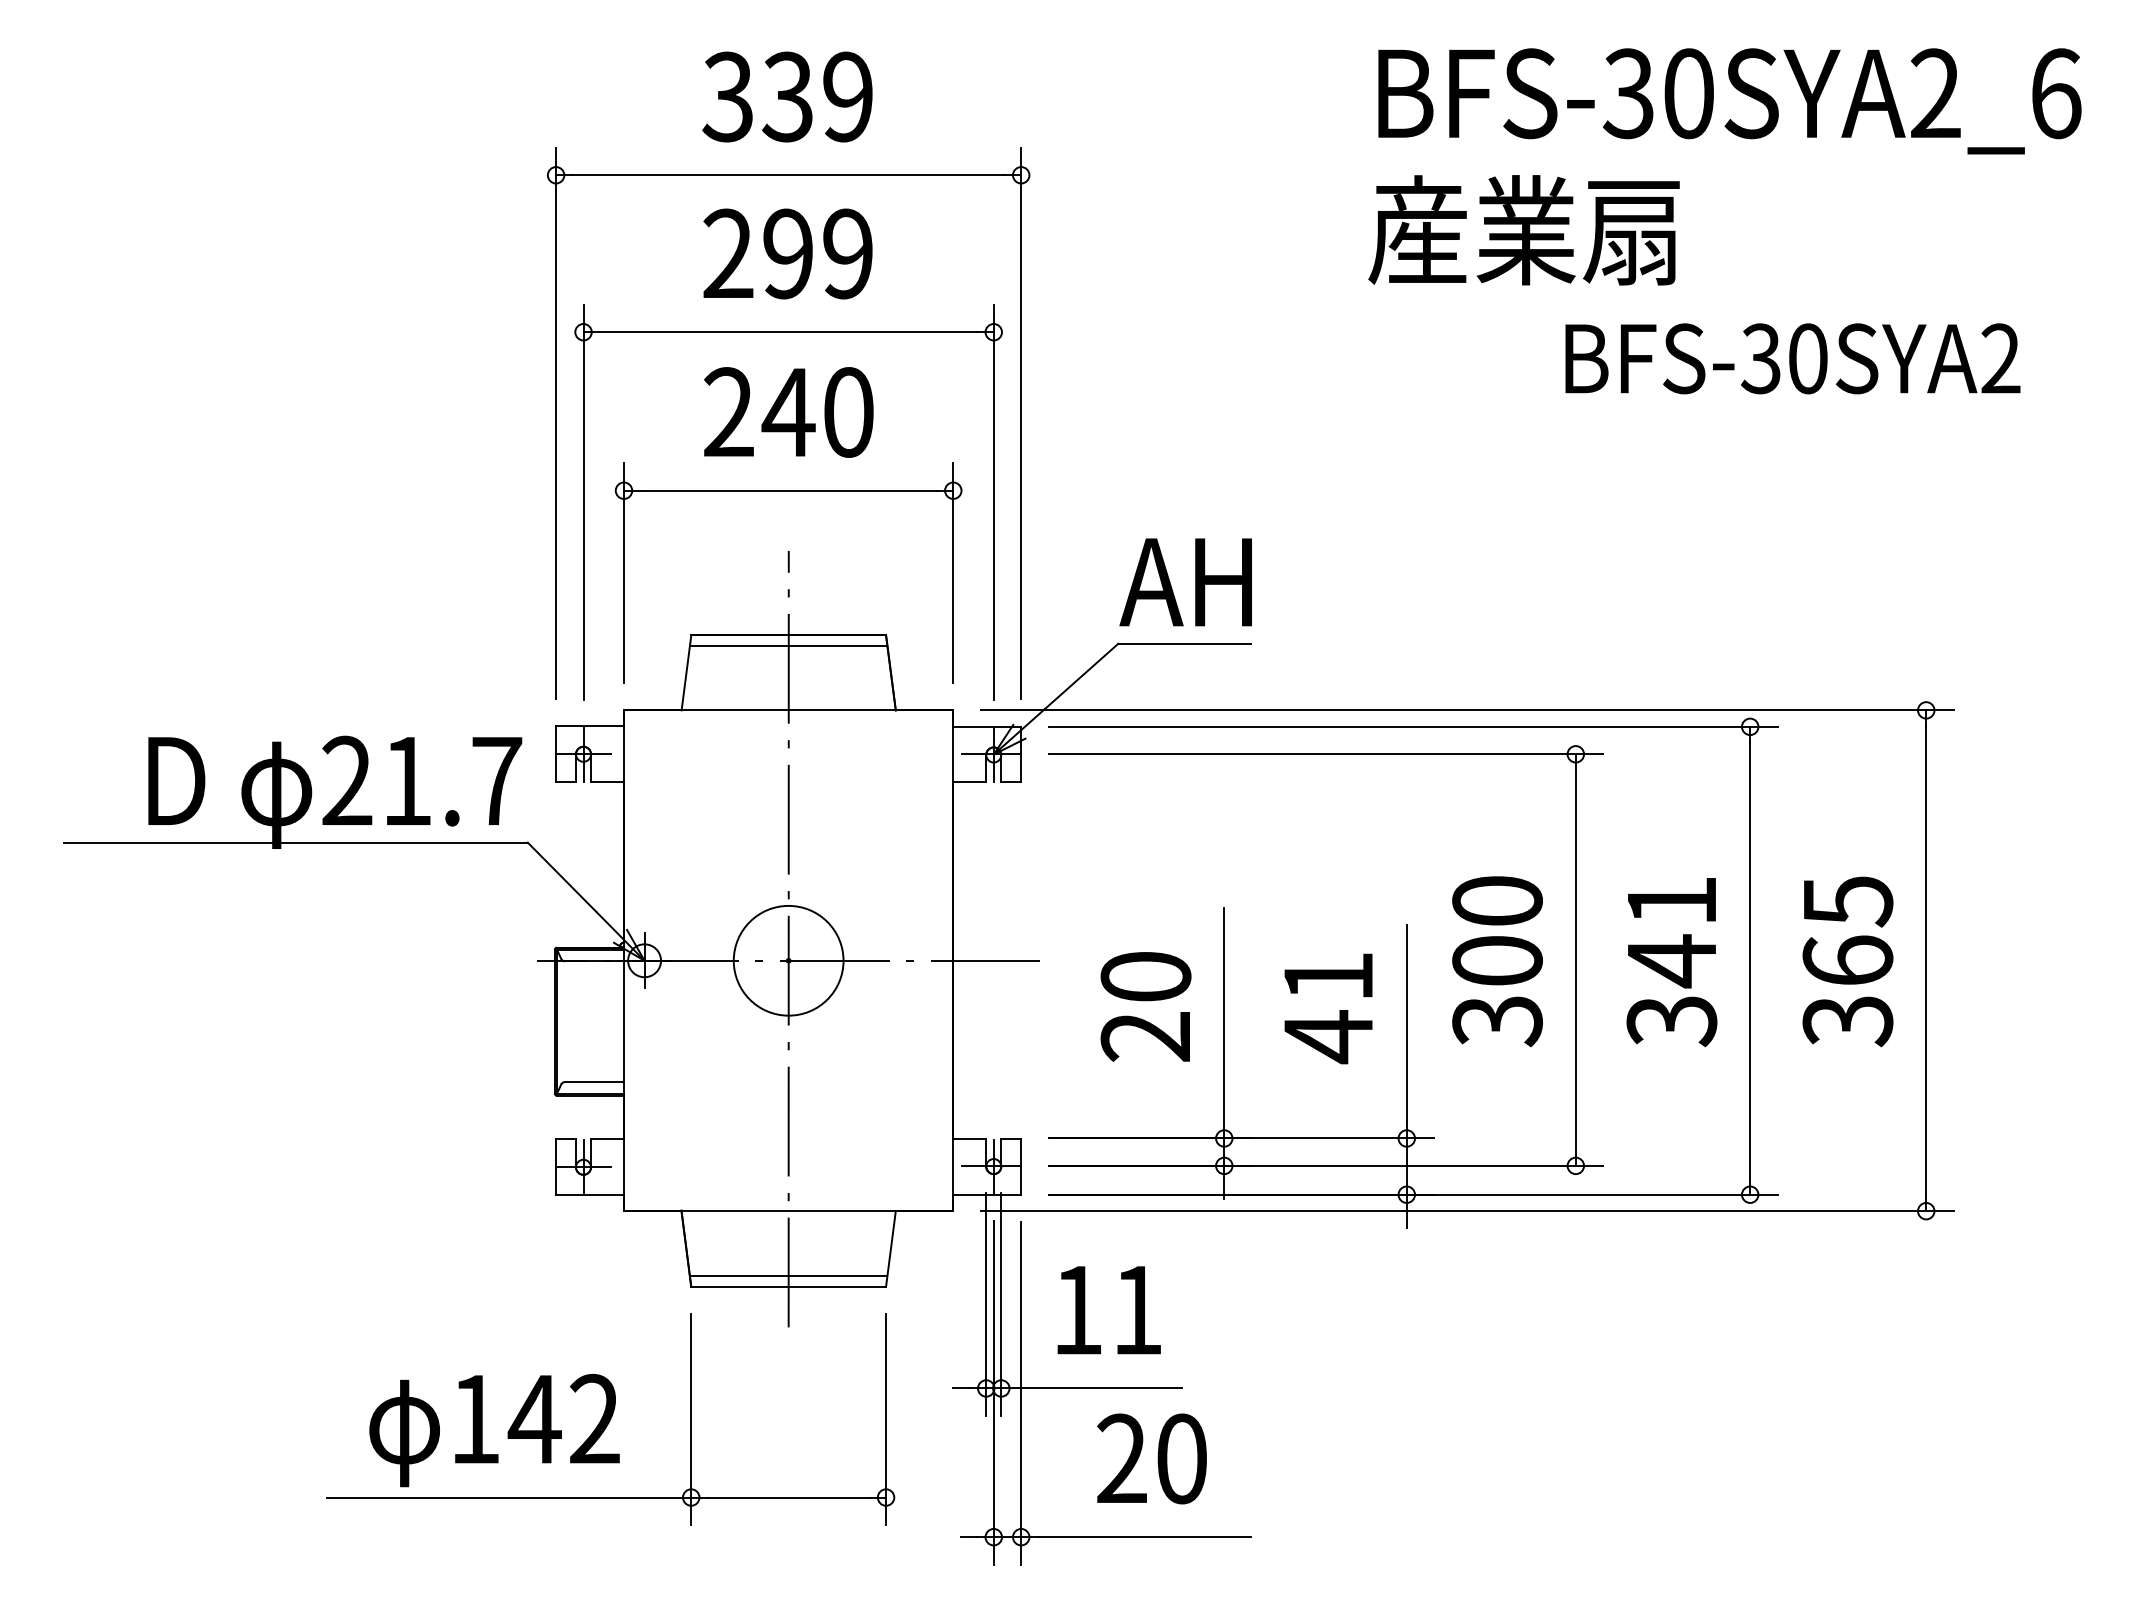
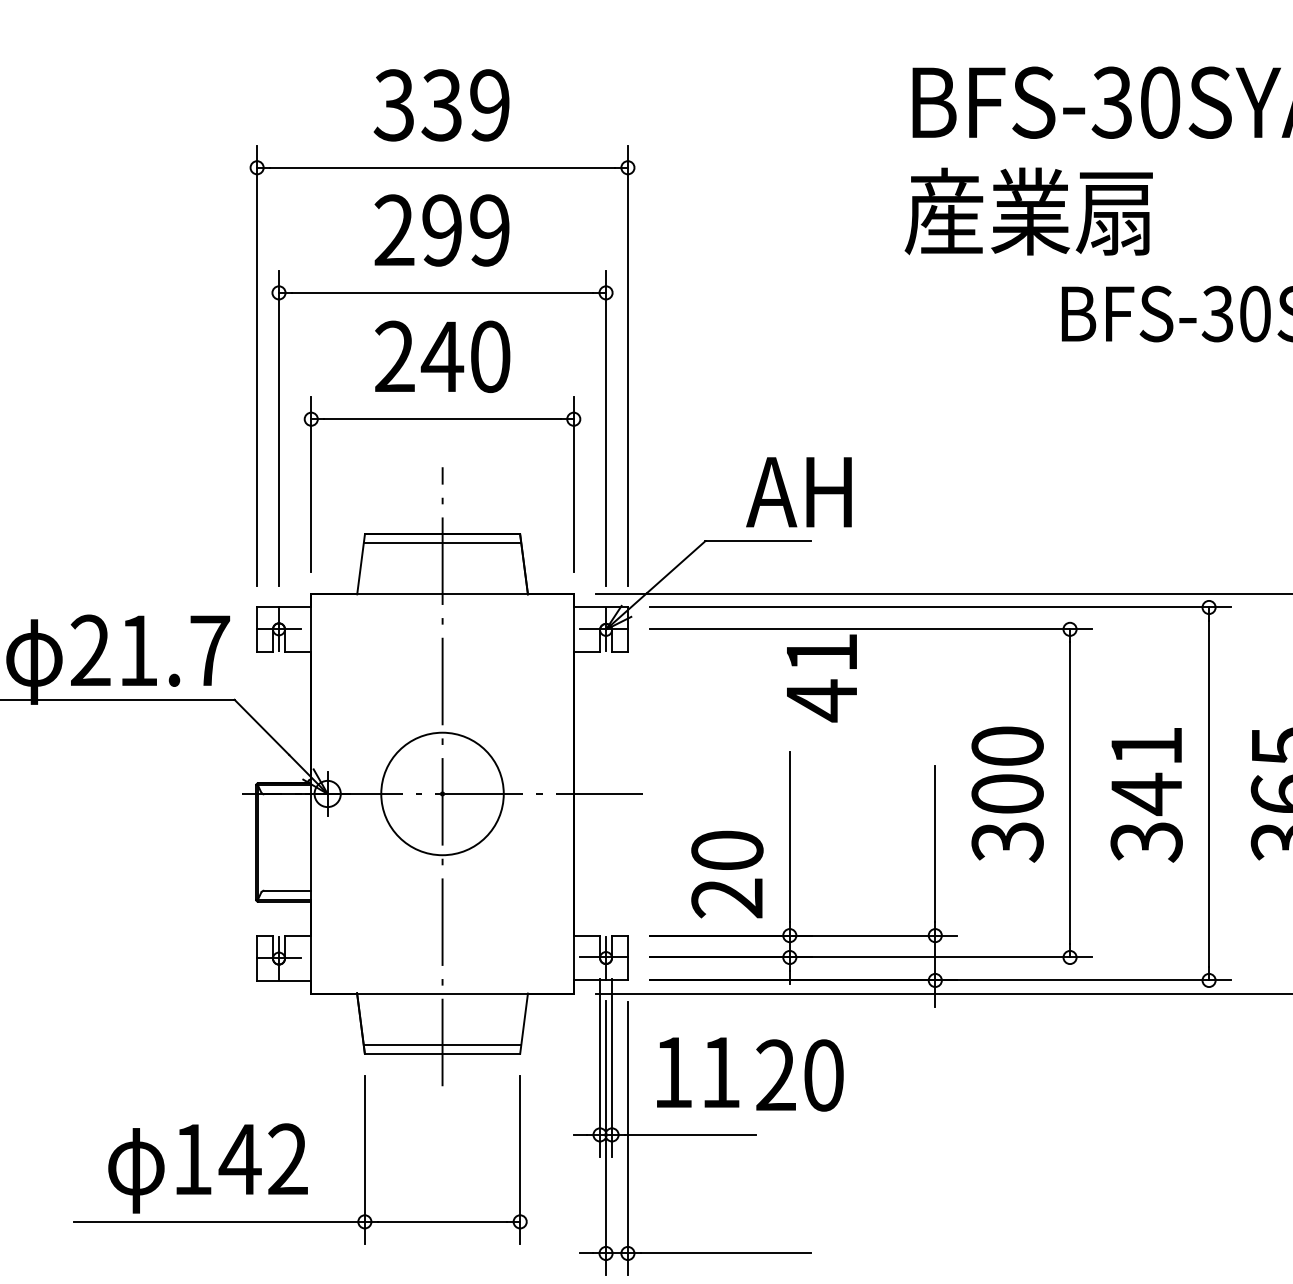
text: (1185, 582) -> (798, 492), moved
circle: (788, 960) -> (442, 793), size x1.4
text: (1145, 1006) -> (727, 874), moved
text: (1328, 1008) -> (821, 678), moved
text: (1151, 1458) -> (799, 1075), moved

